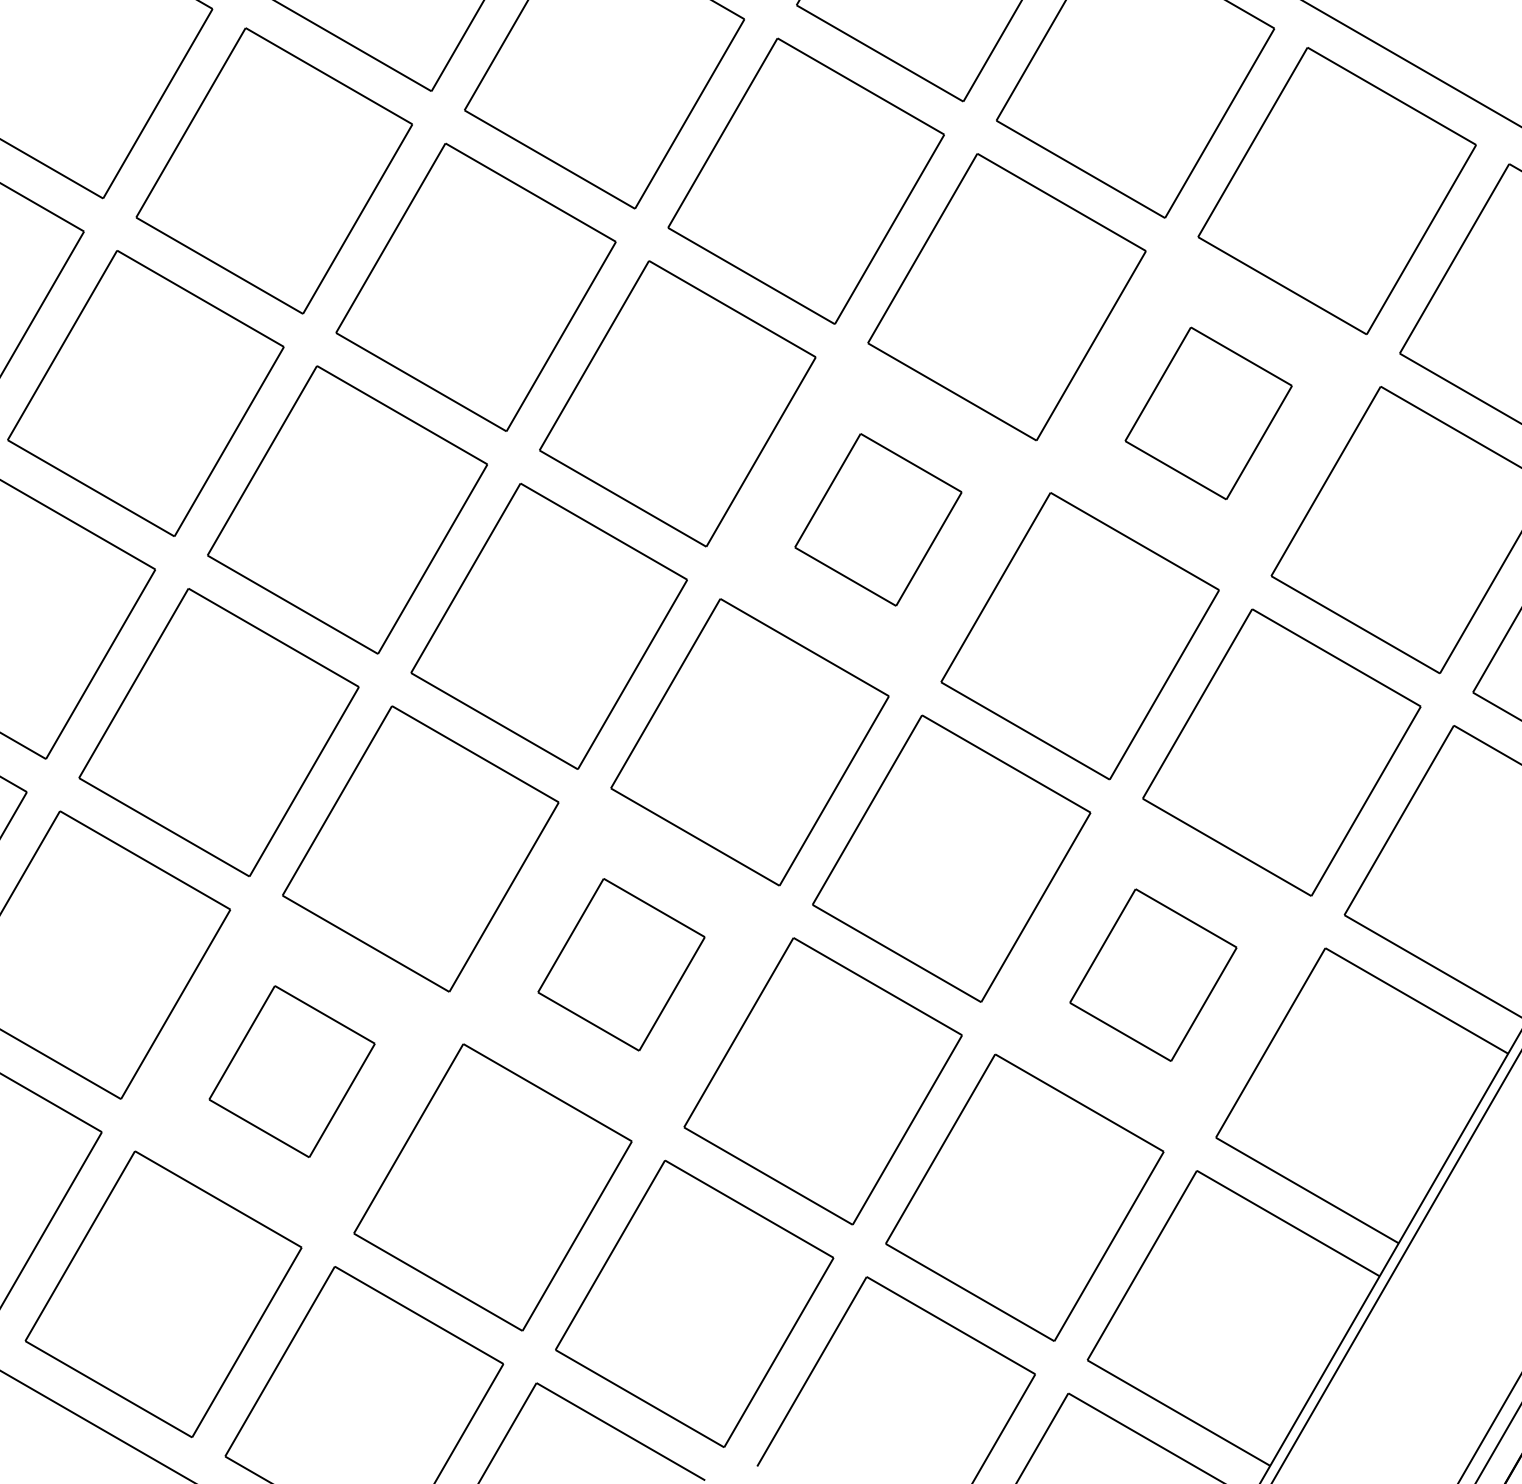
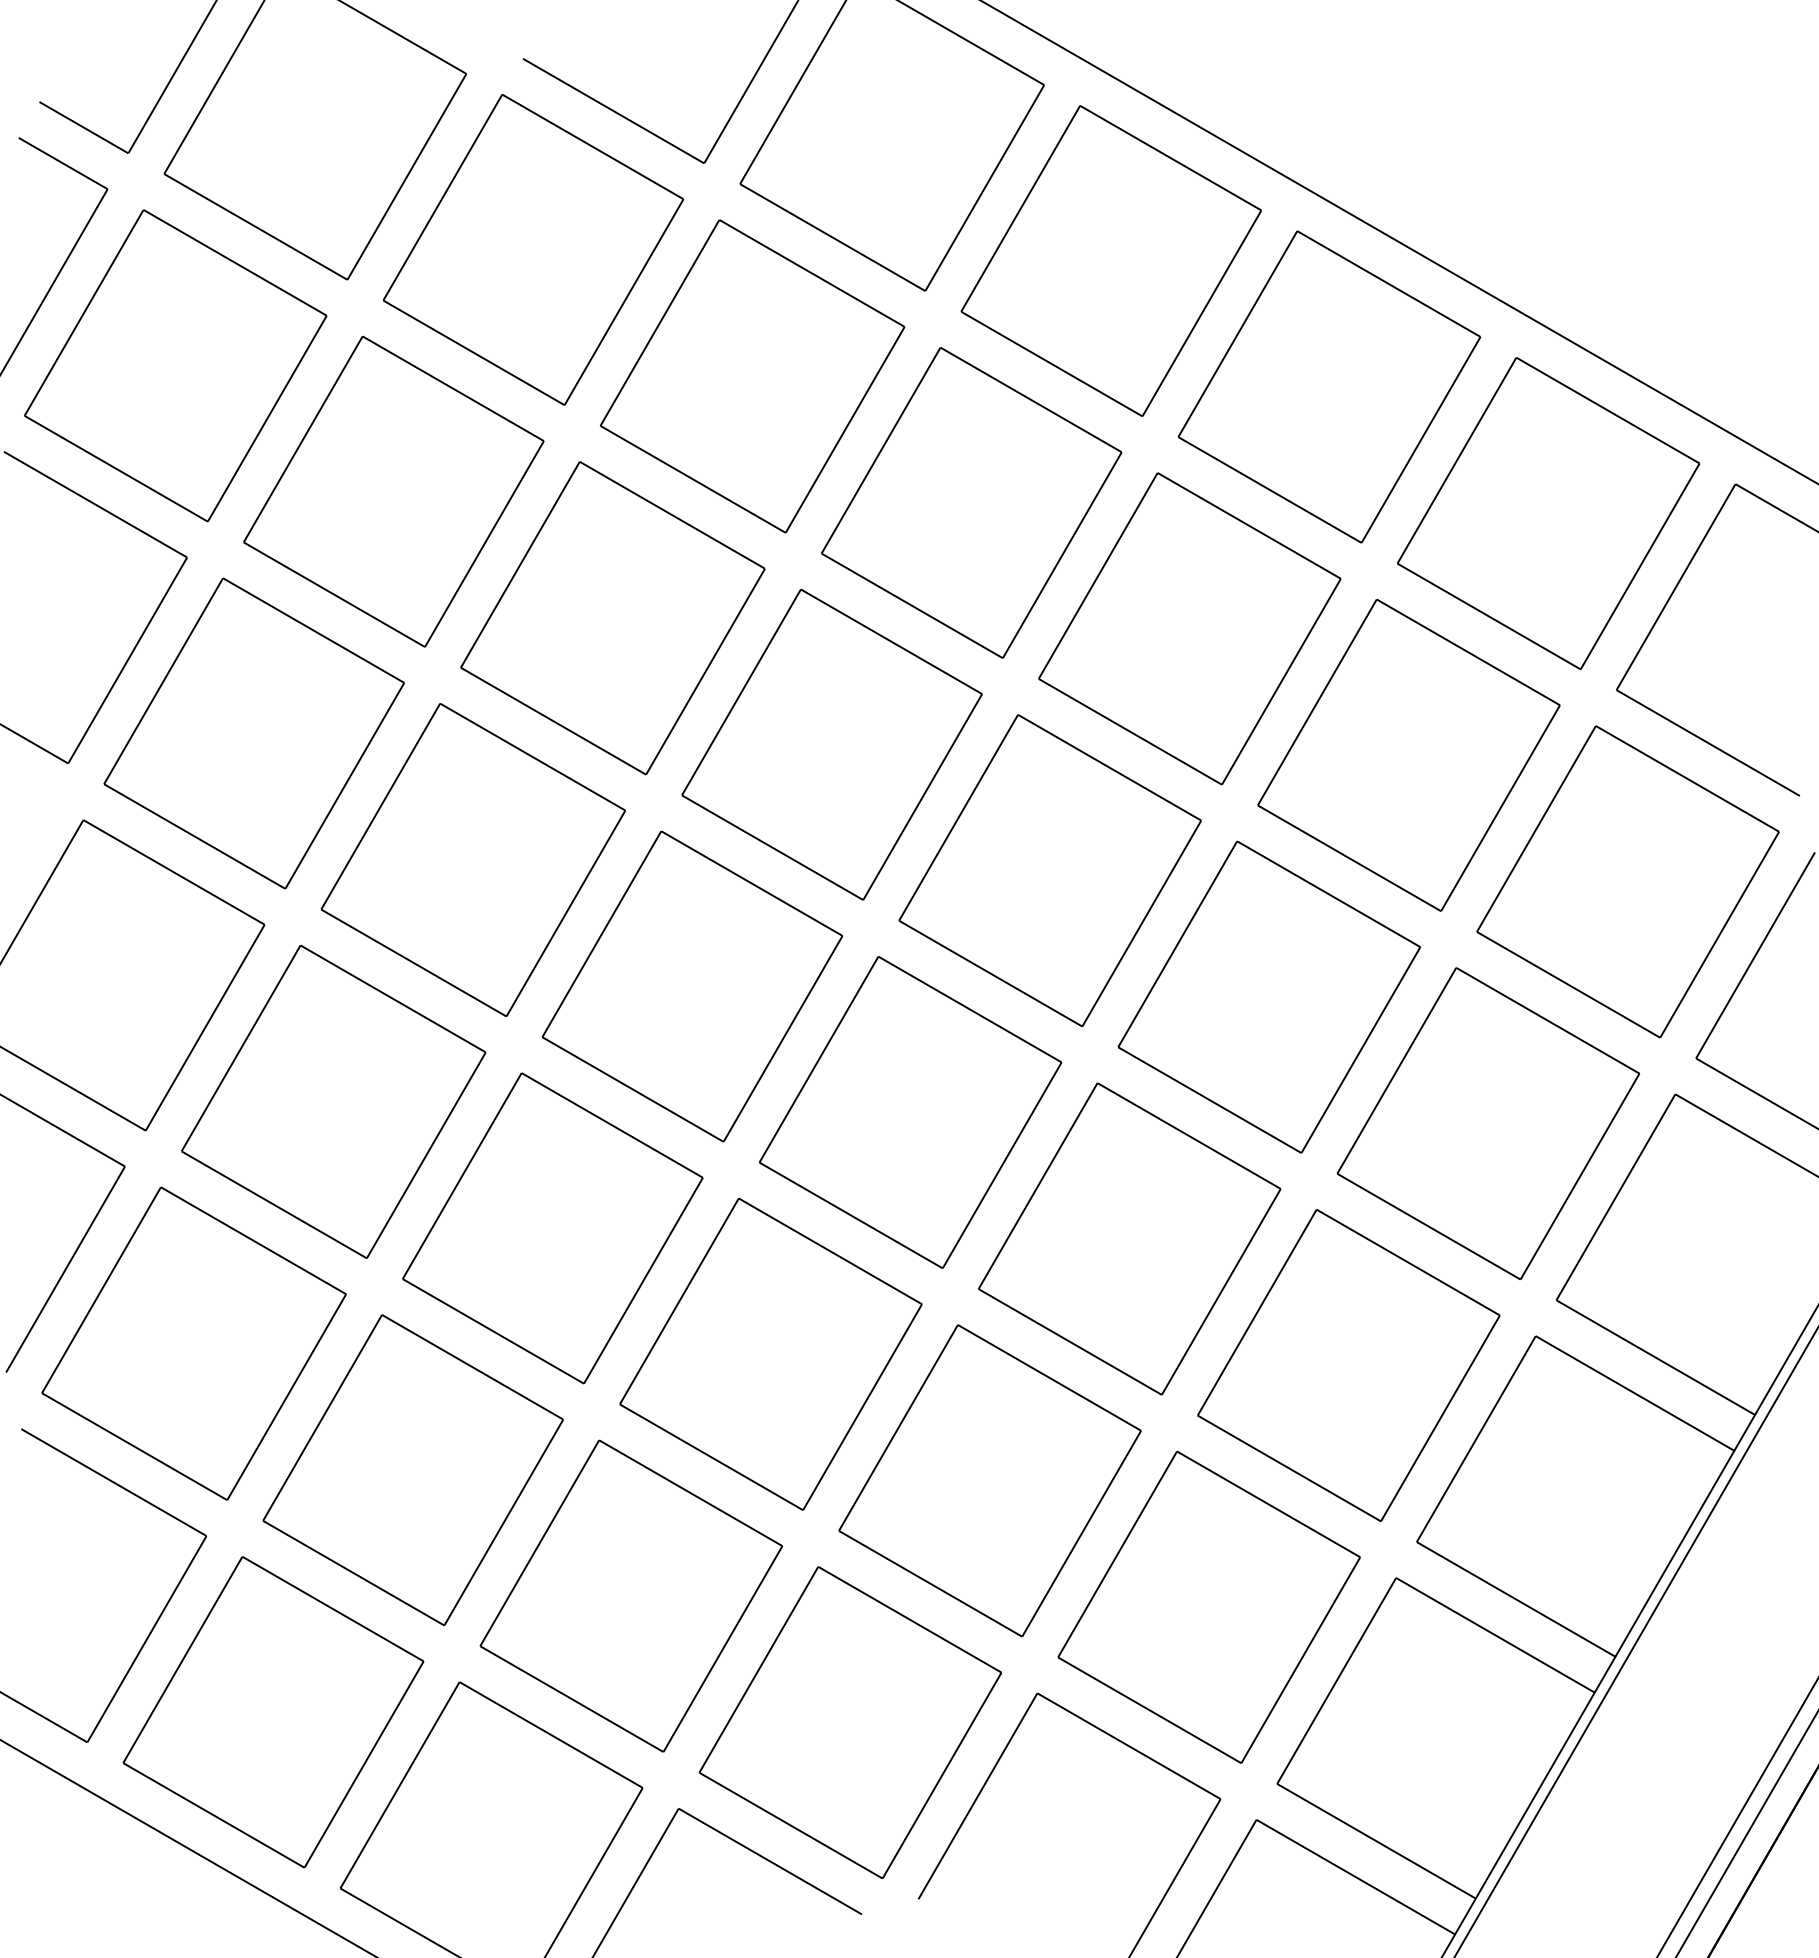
part: (1208, 412) -> (1408, 754), size x1.67
part: (877, 519) -> (1049, 870), size x1.67
part: (621, 964) -> (770, 1353), size x1.67
part: (1153, 975) -> (1348, 1365), size x1.67
part: (291, 1071) -> (412, 1470), size x1.67

